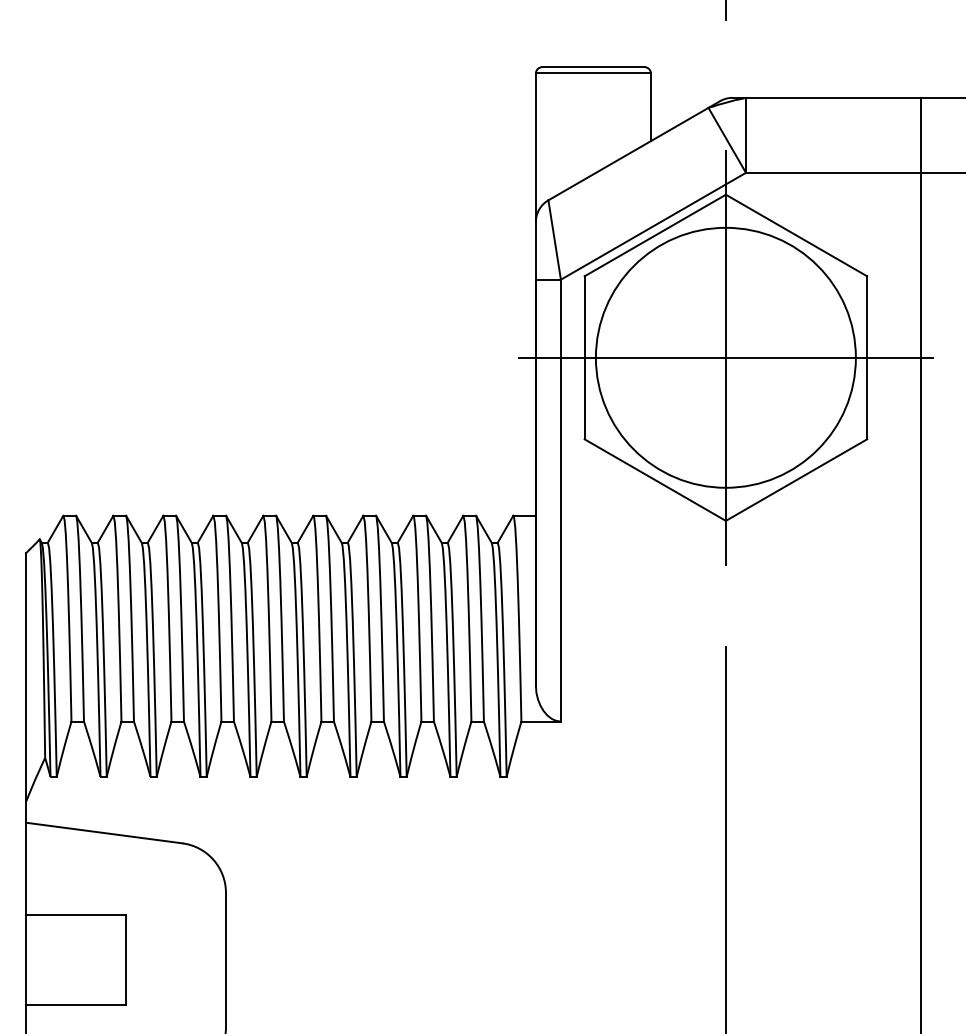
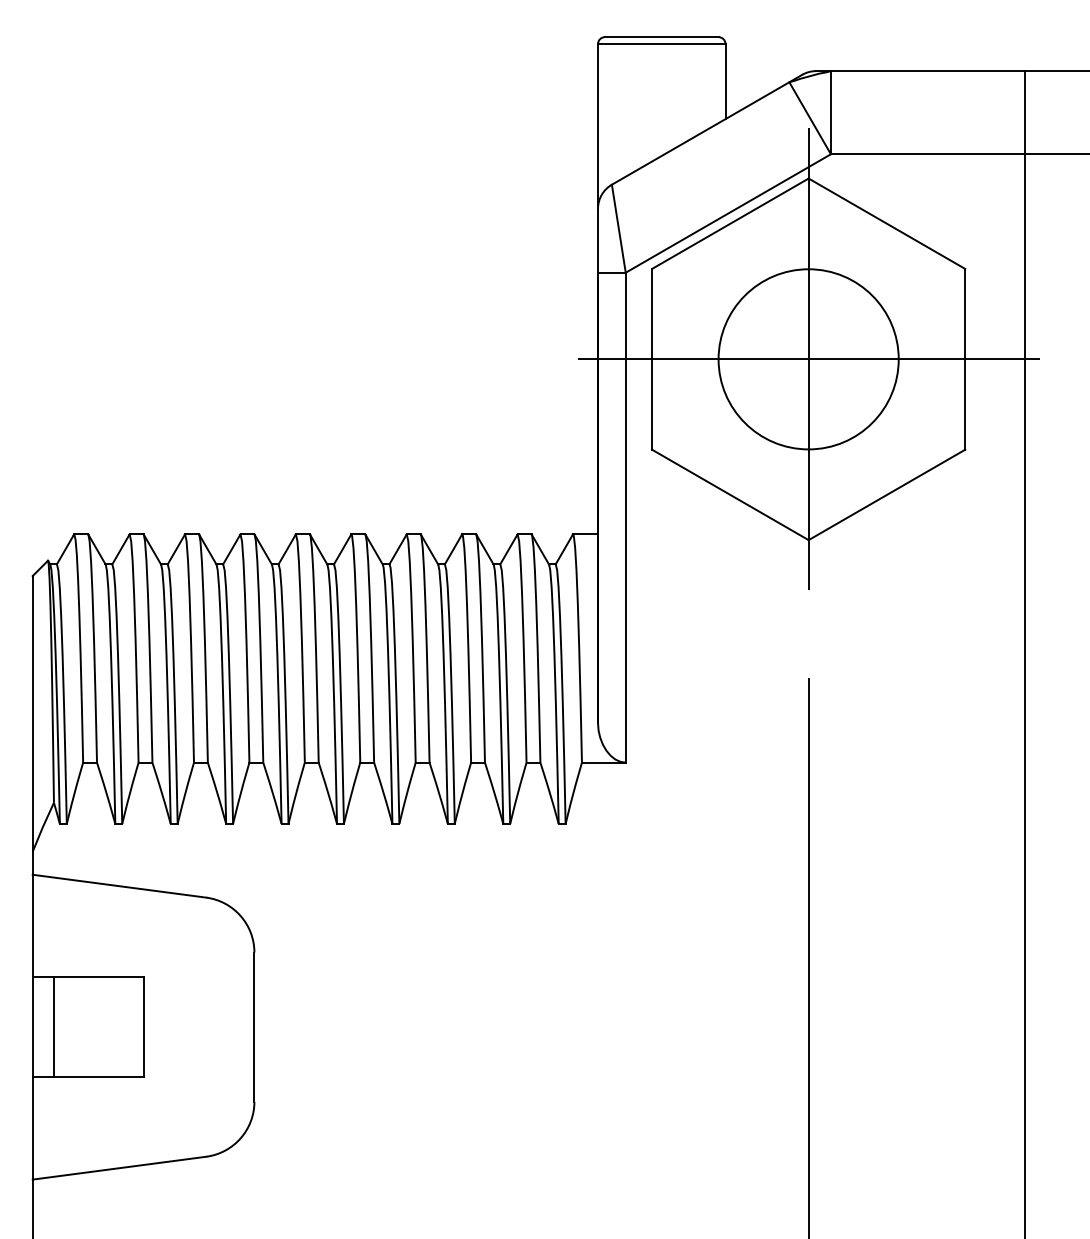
circle: (725, 357) -> (808, 359), size x0.62
line: (44, 960) -> (53, 1027), added

